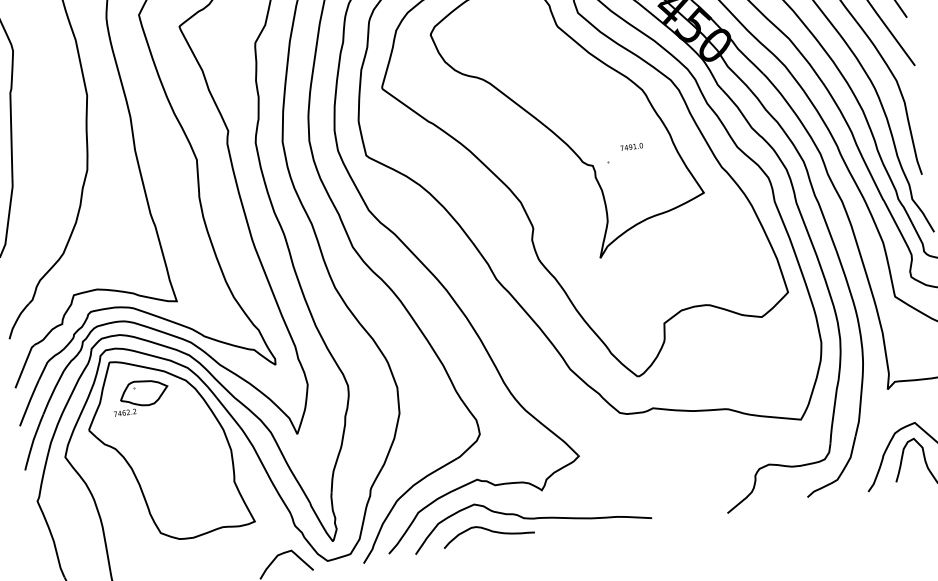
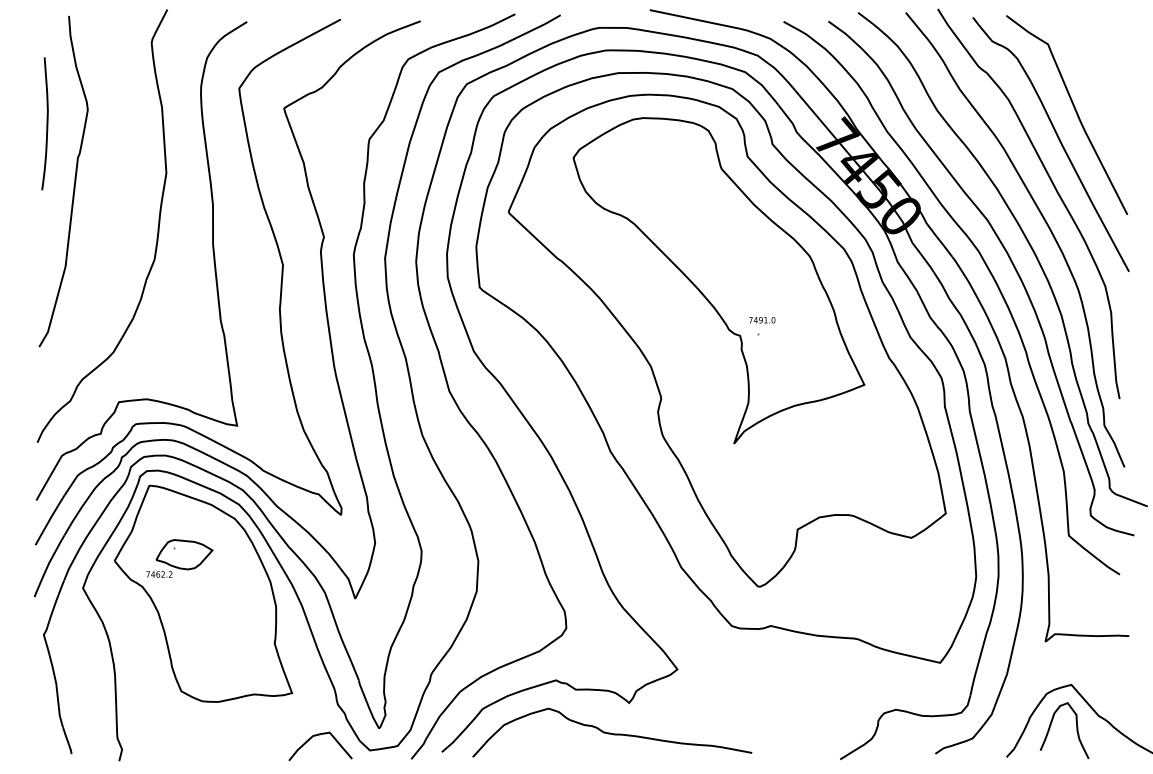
text: (632, 147) -> (762, 320), moved
part: (140, 396) -> (179, 558), moved
curve: (490, 531) -> (562, 742), removed

